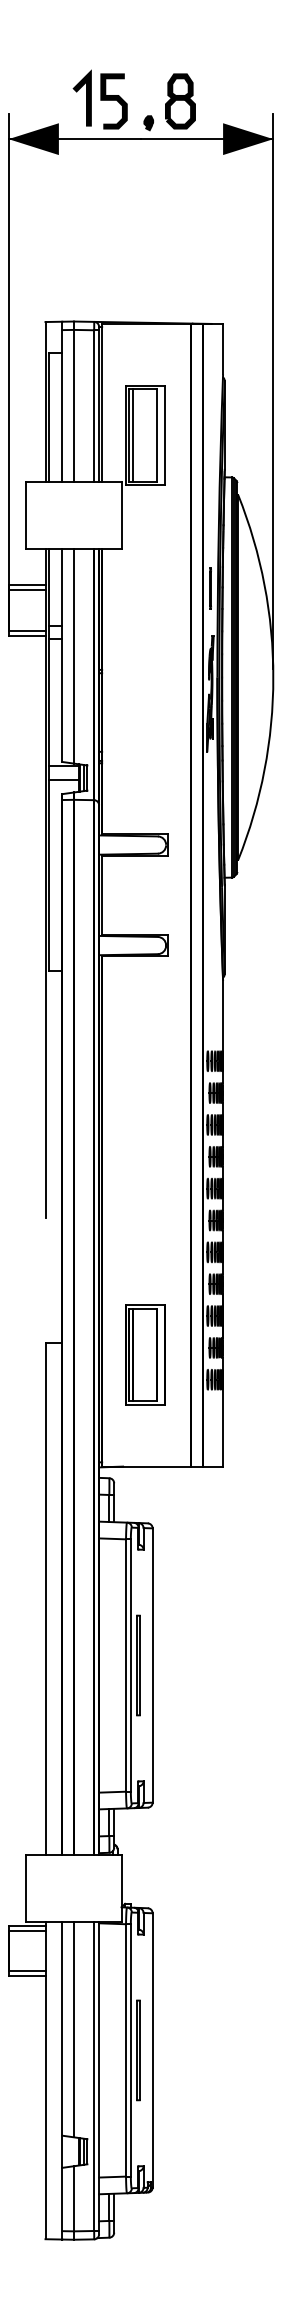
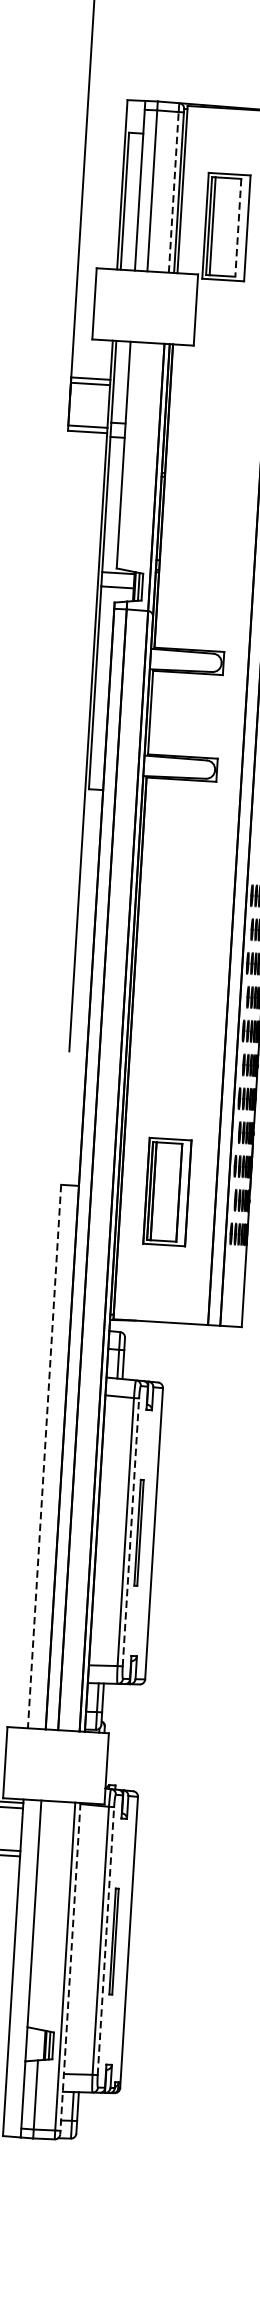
line: (94, 405) -> (174, 191), solid -> dashed
line: (156, 435) -> (238, 227), solid -> dashed
line: (73, 655) -> (135, 456), removed
part: (145, 1354) -> (167, 1191), moved
line: (45, 1599) -> (44, 1456), solid -> dashed
line: (130, 1665) -> (130, 1532), solid -> dashed
line: (73, 2029) -> (46, 1915), removed
line: (130, 2049) -> (105, 1940), solid -> dashed
line: (99, 2078) -> (70, 1968), solid -> dashed

